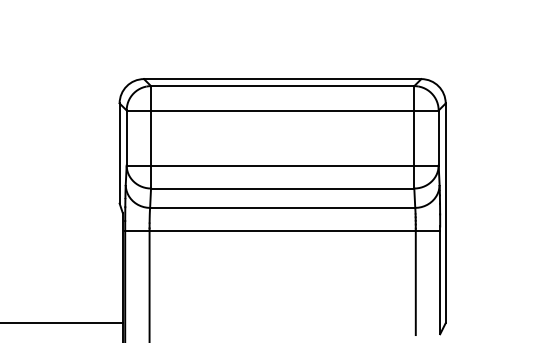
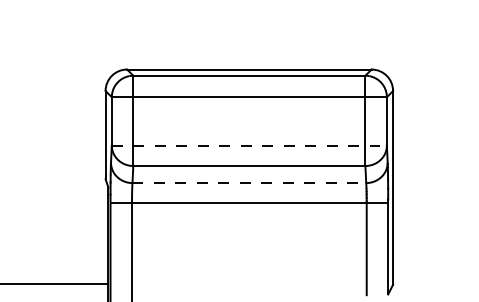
line: (282, 165) -> (249, 145), solid -> dashed
line: (282, 207) -> (249, 182), solid -> dashed

